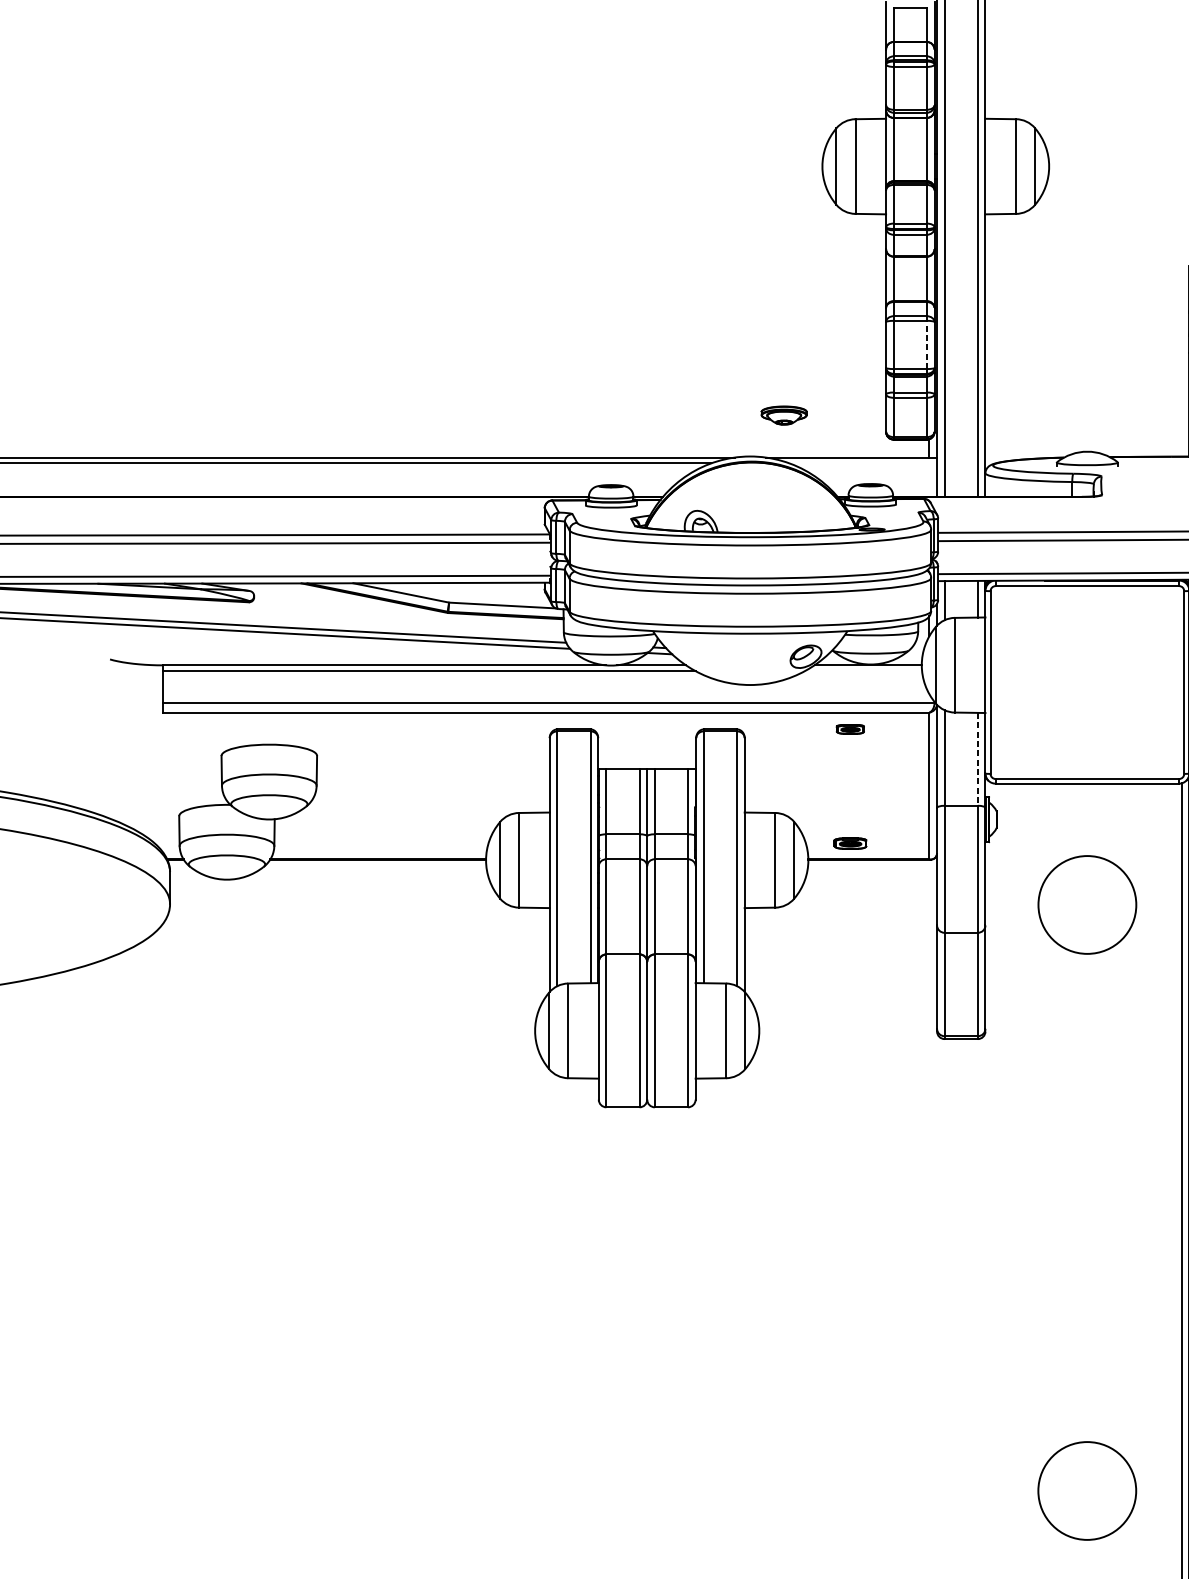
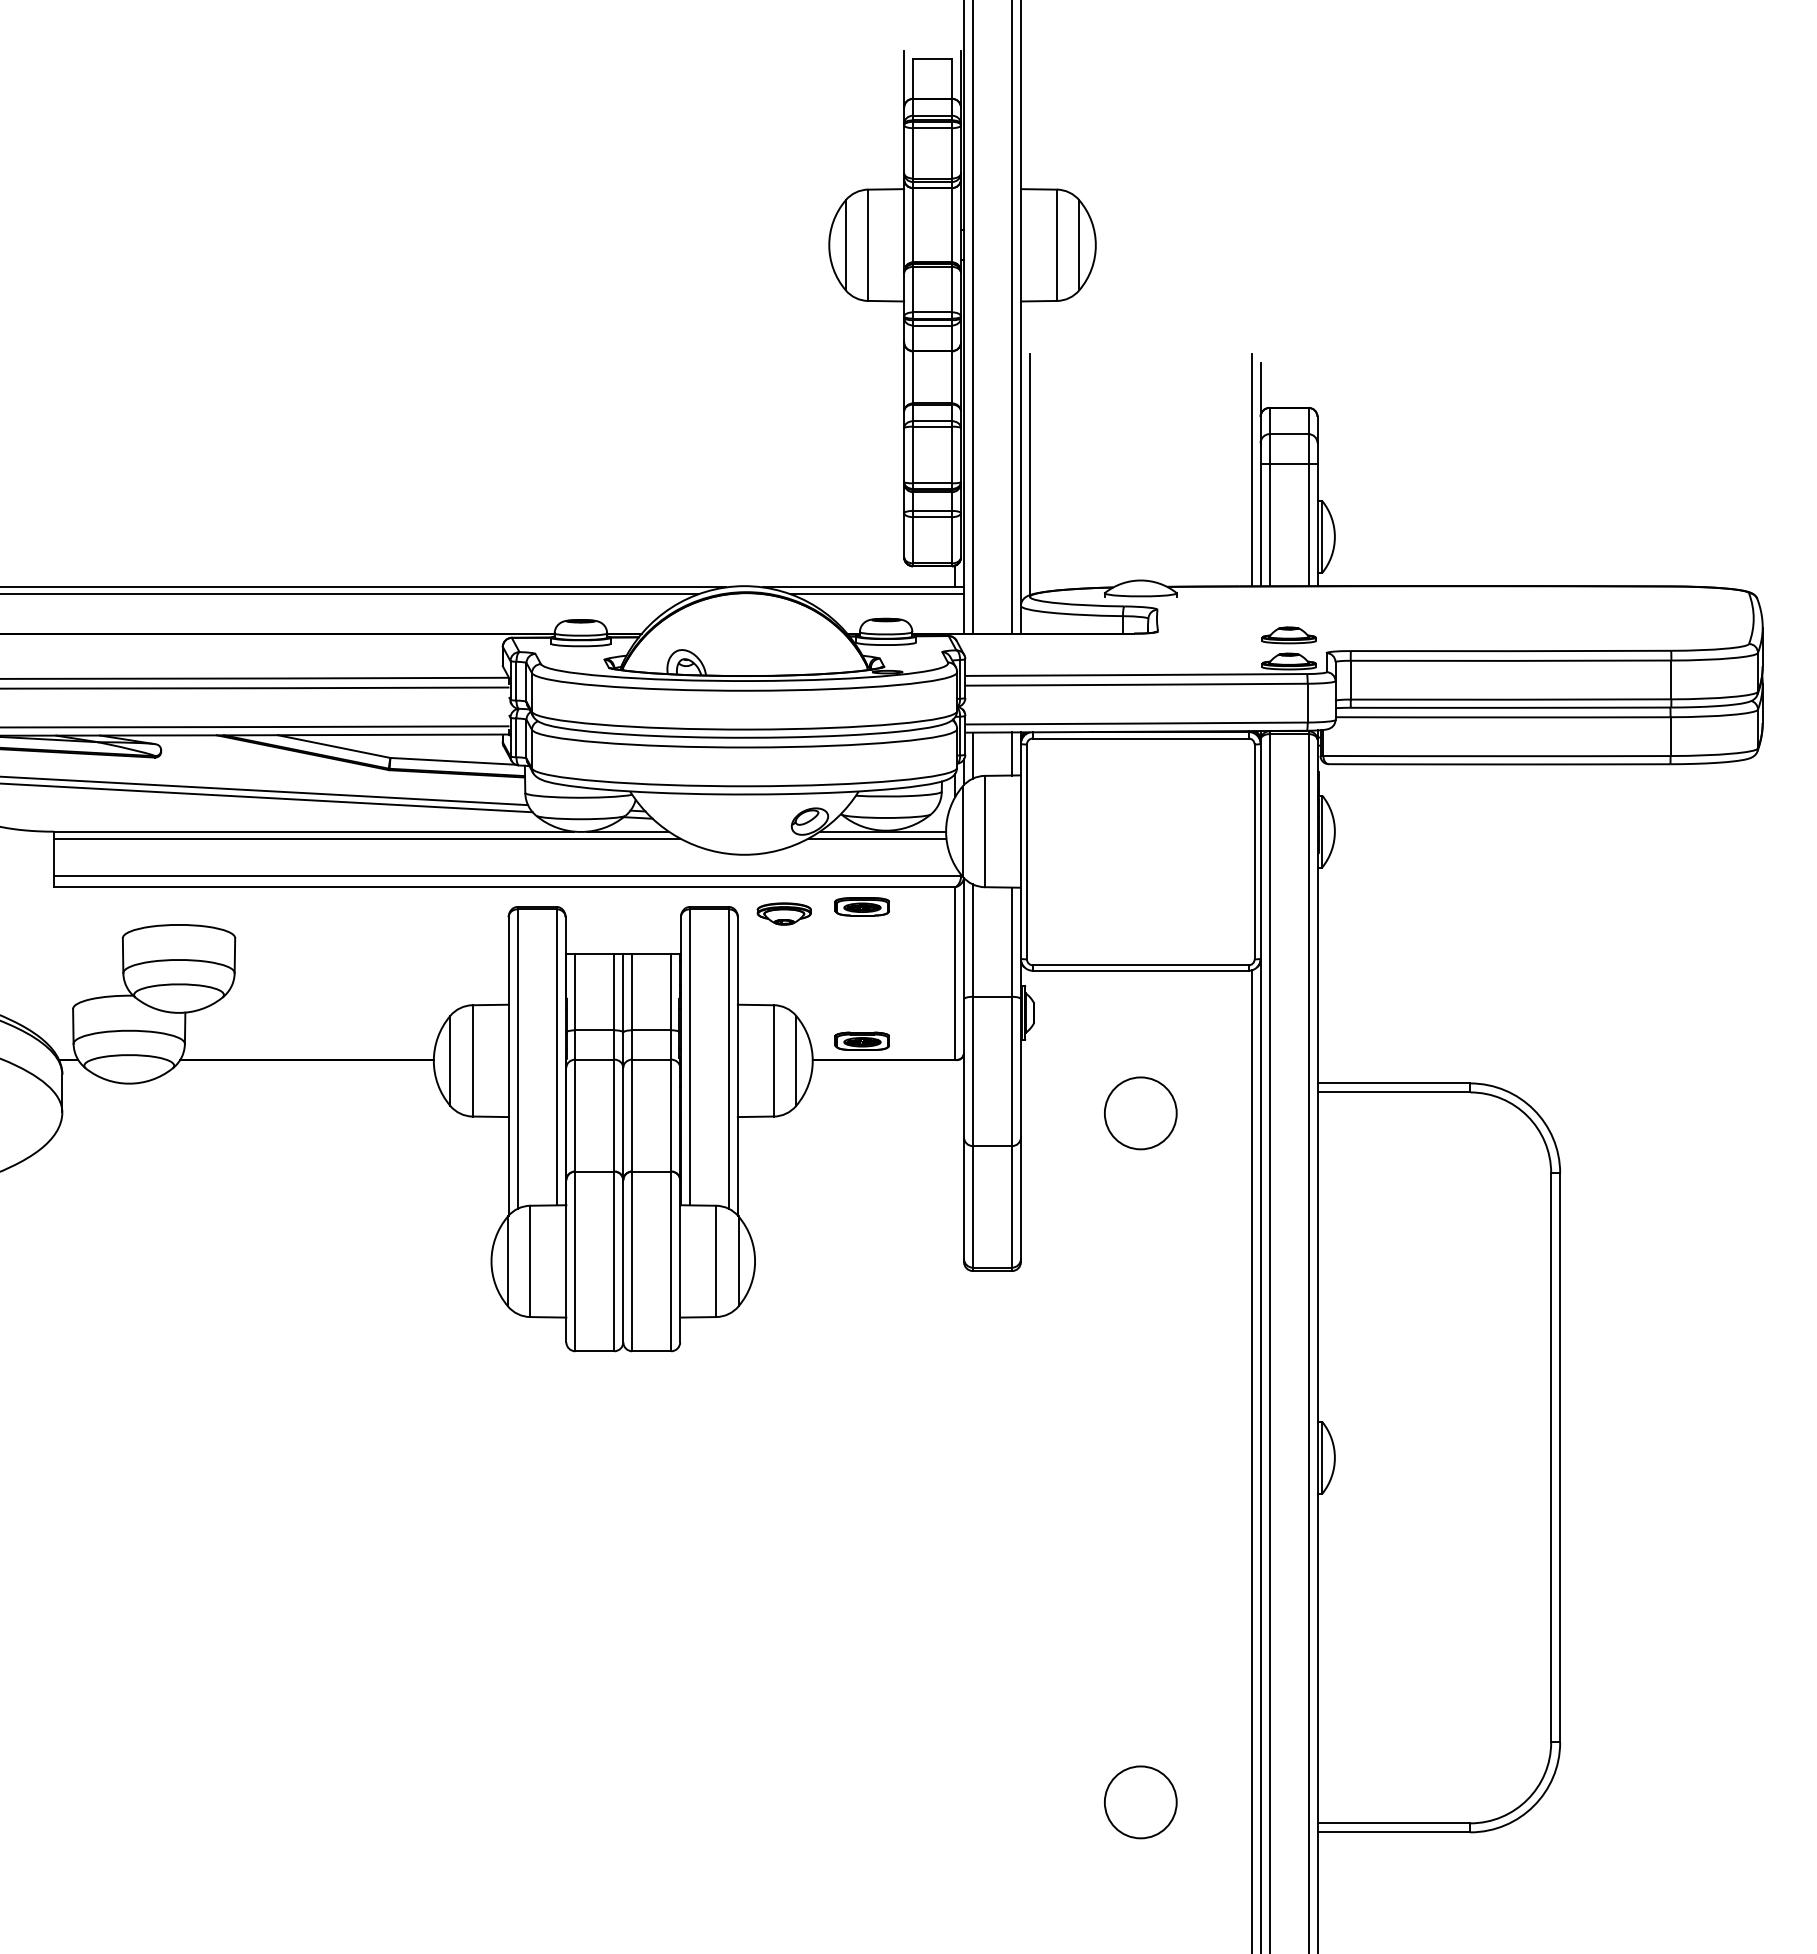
line: (927, 344) -> (952, 454), dashed -> solid
line: (1181, 357) -> (1251, 469), added
line: (992, 361) -> (1029, 474), added
part: (783, 415) -> (783, 913), moved
line: (863, 463) -> (877, 594), added
line: (863, 671) -> (877, 838), added
part: (849, 728) -> (861, 906), size x1.67
line: (977, 759) -> (1011, 942), dashed -> solid
part: (849, 842) -> (861, 1040), size x1.43
circle: (1087, 905) -> (1140, 1113), size x0.62
circle: (1087, 1491) -> (1140, 1802), size x0.62

